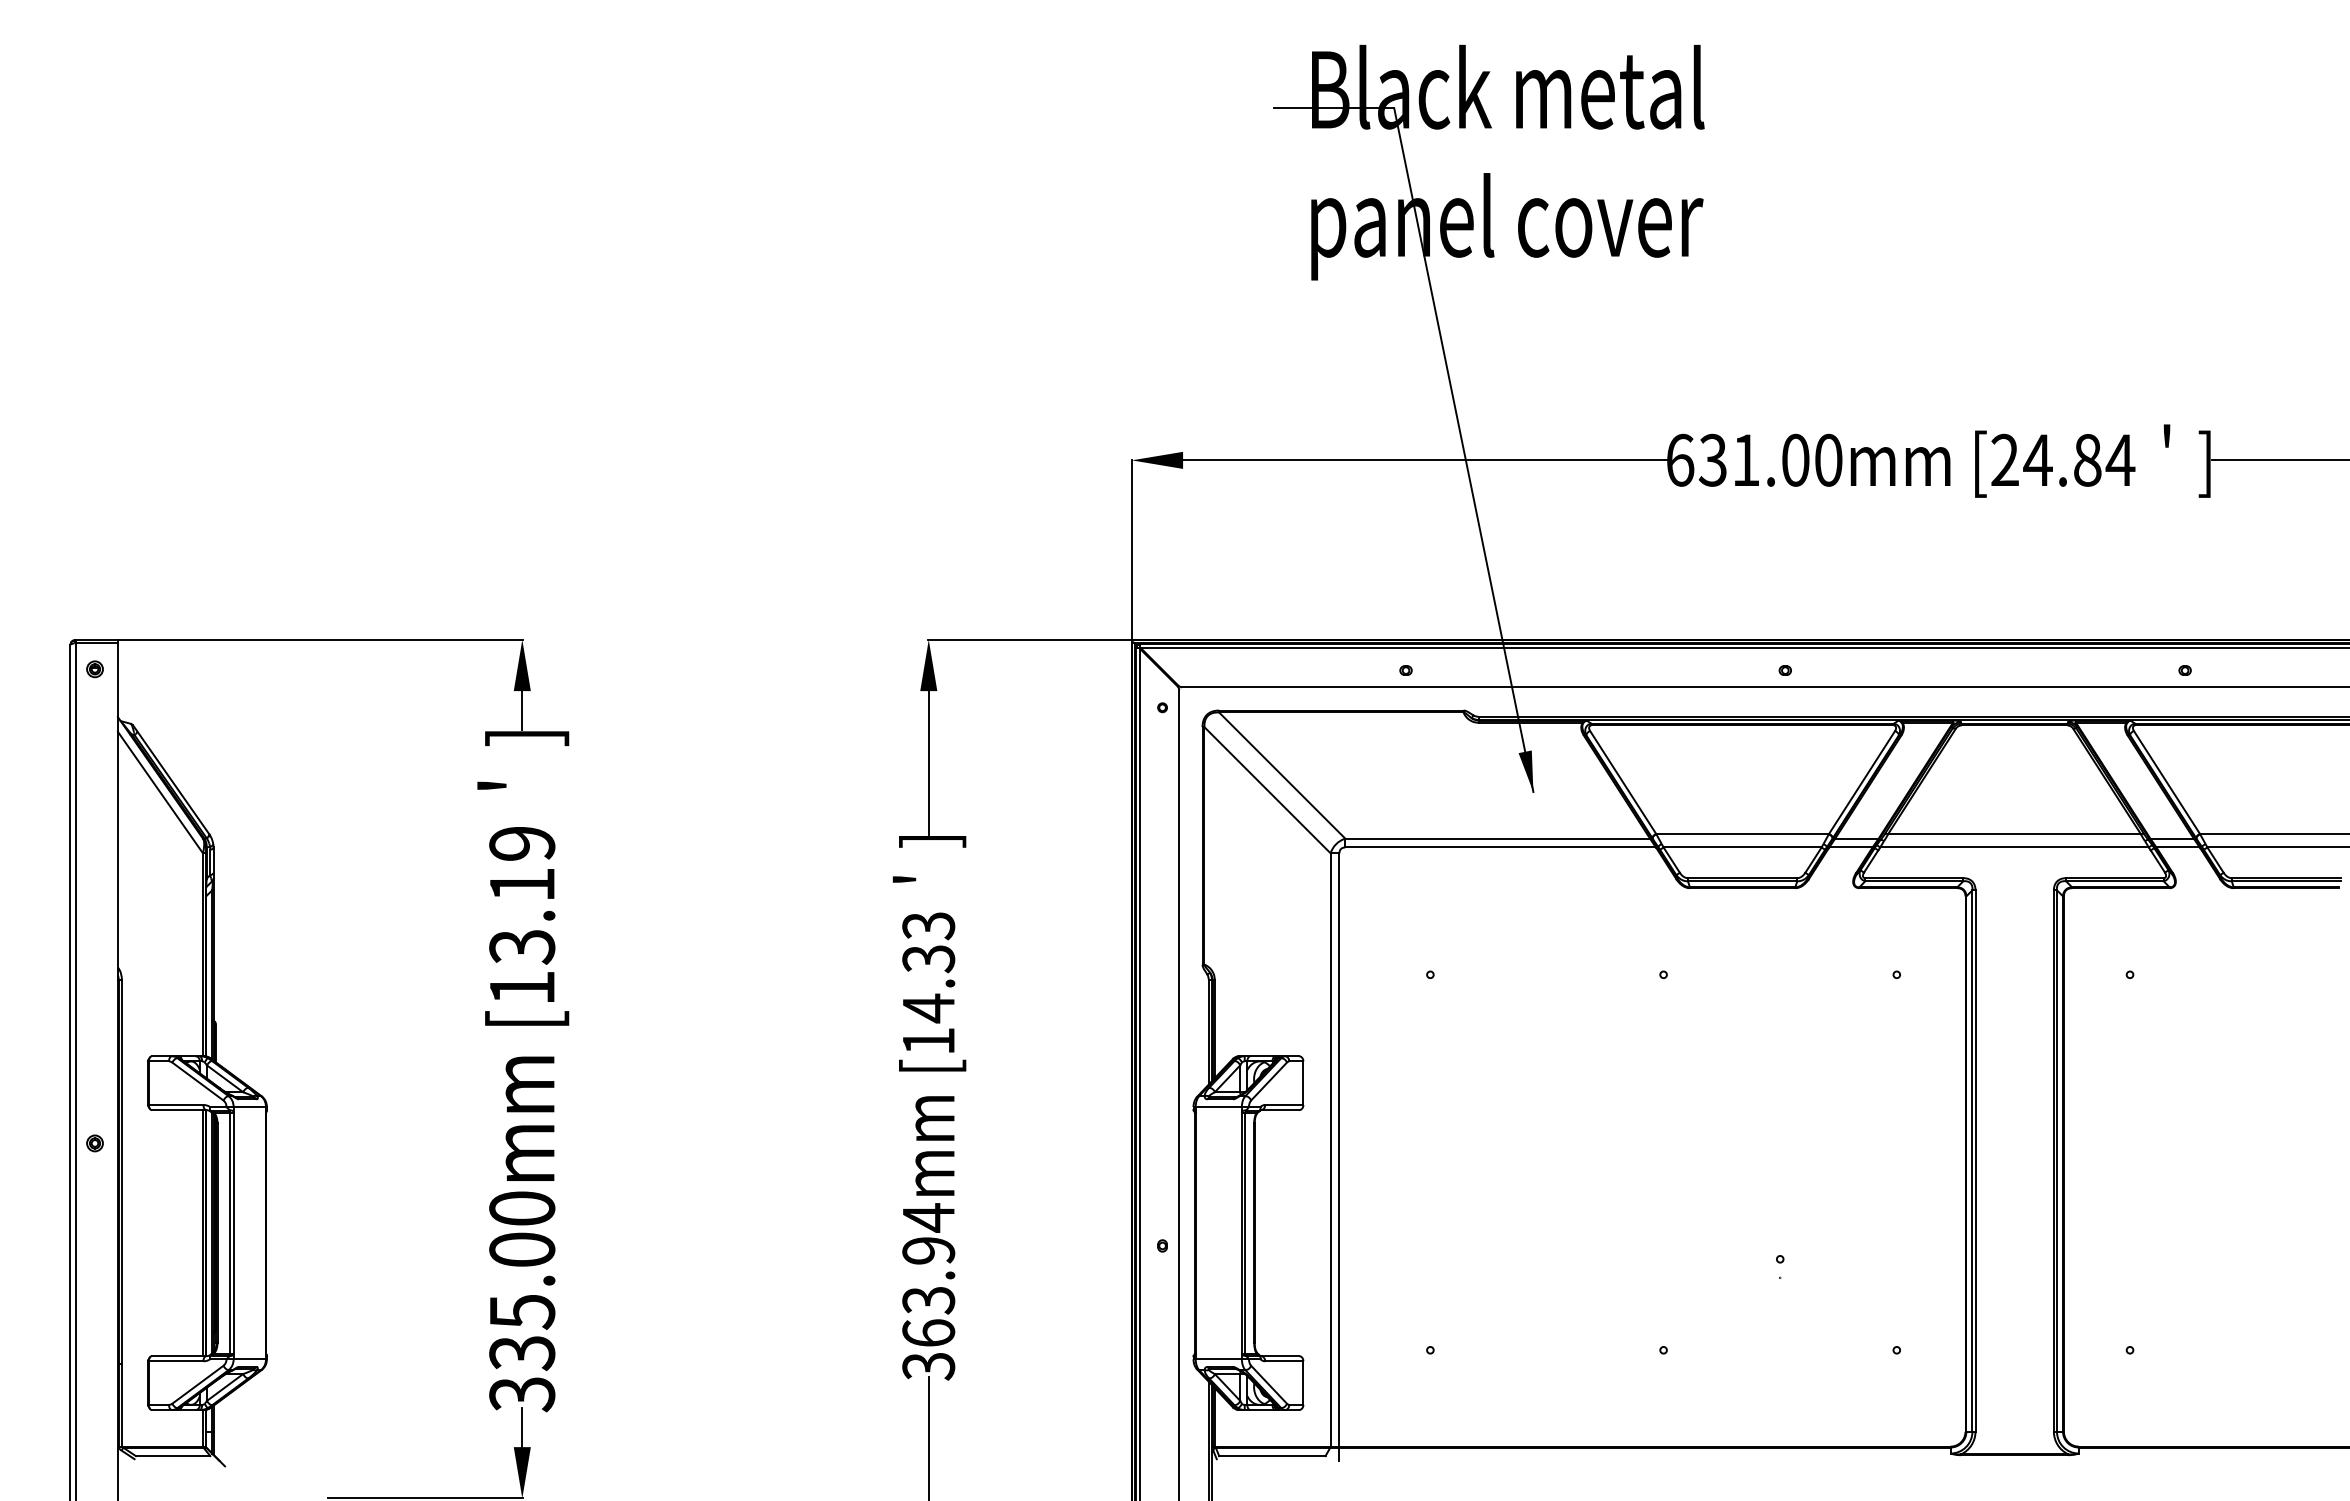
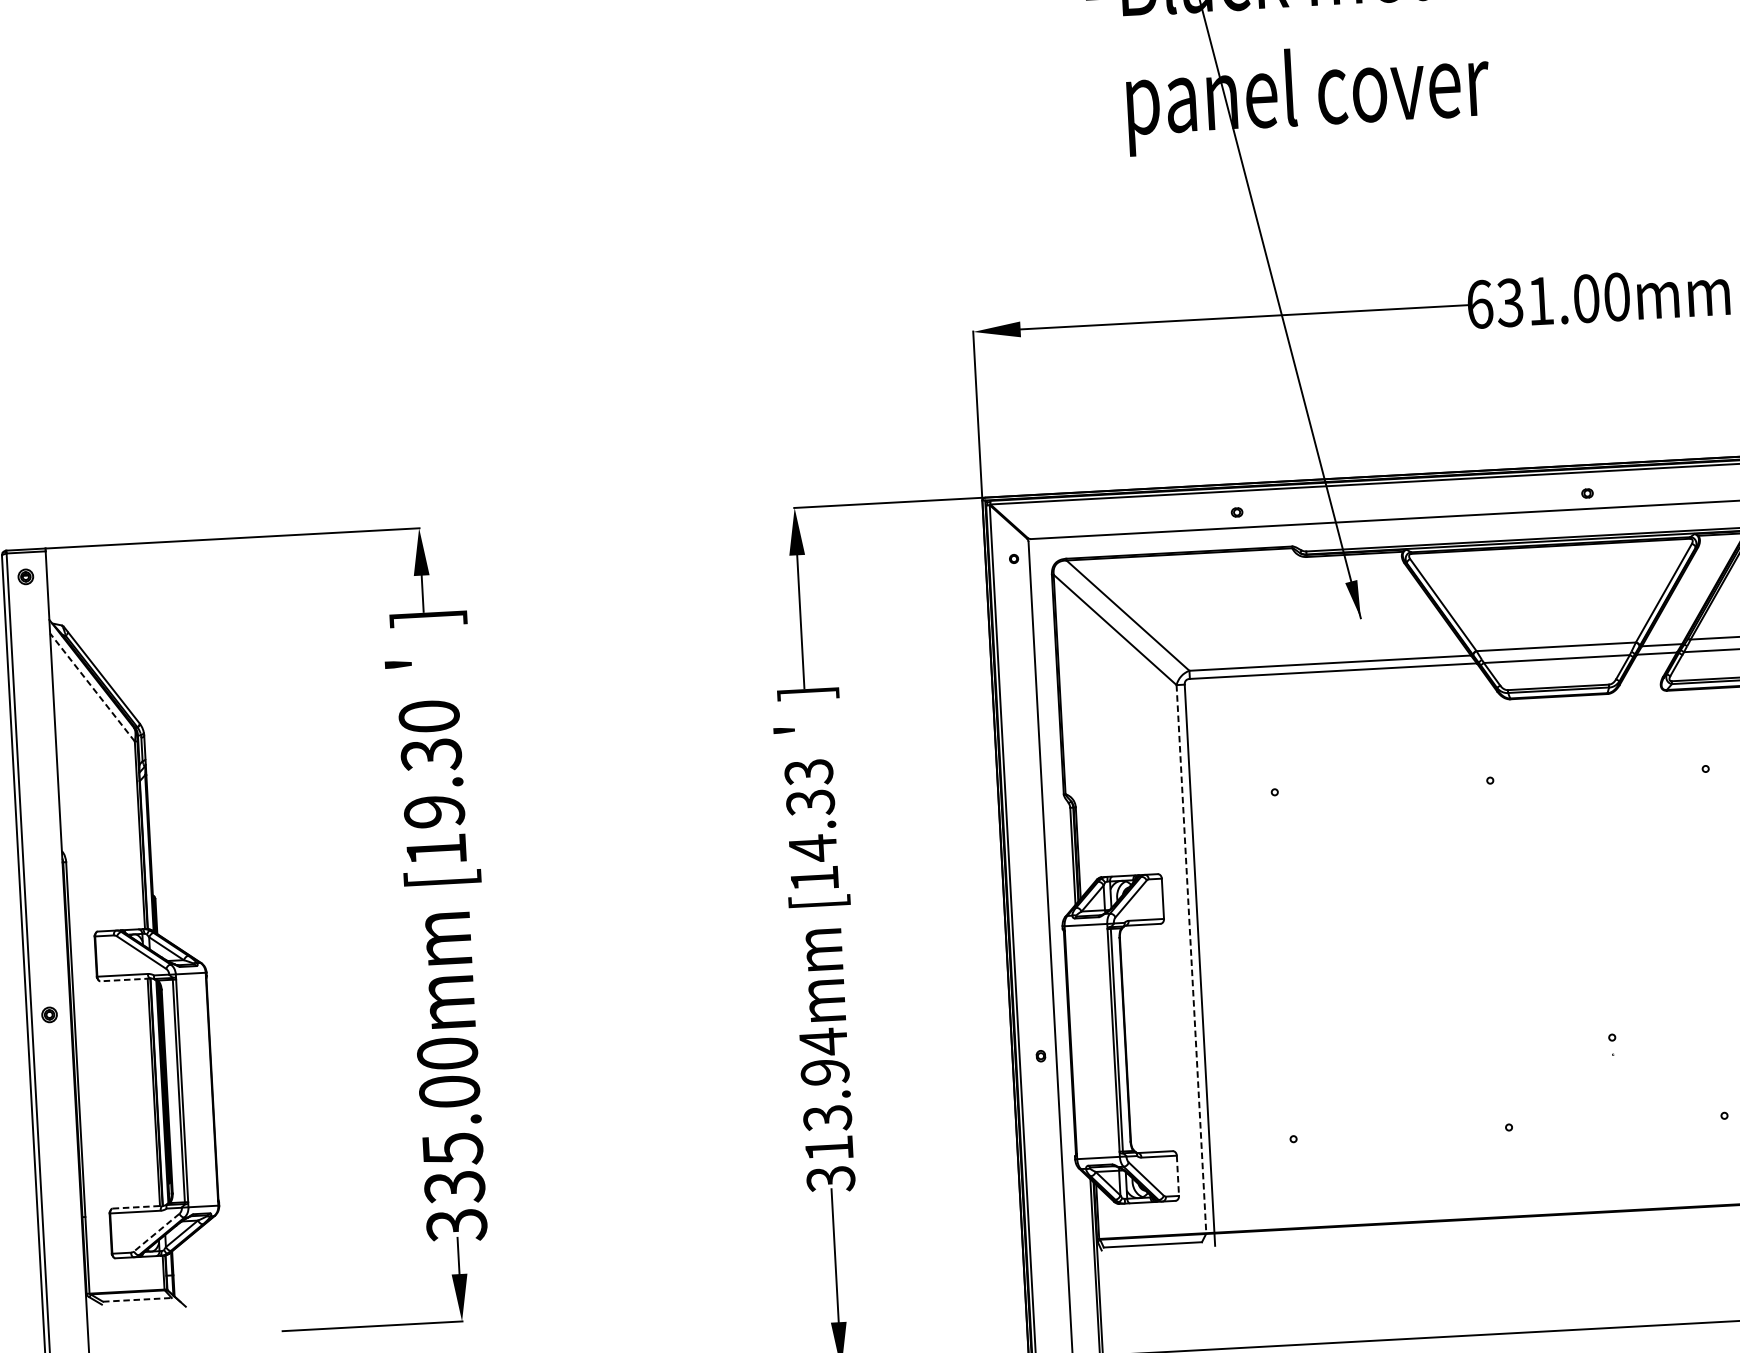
line: (160, 792) -> (92, 687), solid -> dashed
text: (522, 895) -> (432, 764), [13.19 -> [19.30
line: (178, 1110) -> (125, 980), solid -> dashed
line: (1330, 1149) -> (1191, 958), solid -> dashed
text: (928, 1332) -> (829, 1147), 363.94mm -> 313.94mm
line: (179, 1356) -> (138, 1207), solid -> dashed
line: (1303, 1383) -> (1178, 1176), solid -> dashed
line: (197, 1384) -> (156, 1232), solid -> dashed
line: (173, 1456) -> (137, 1300), solid -> dashed

